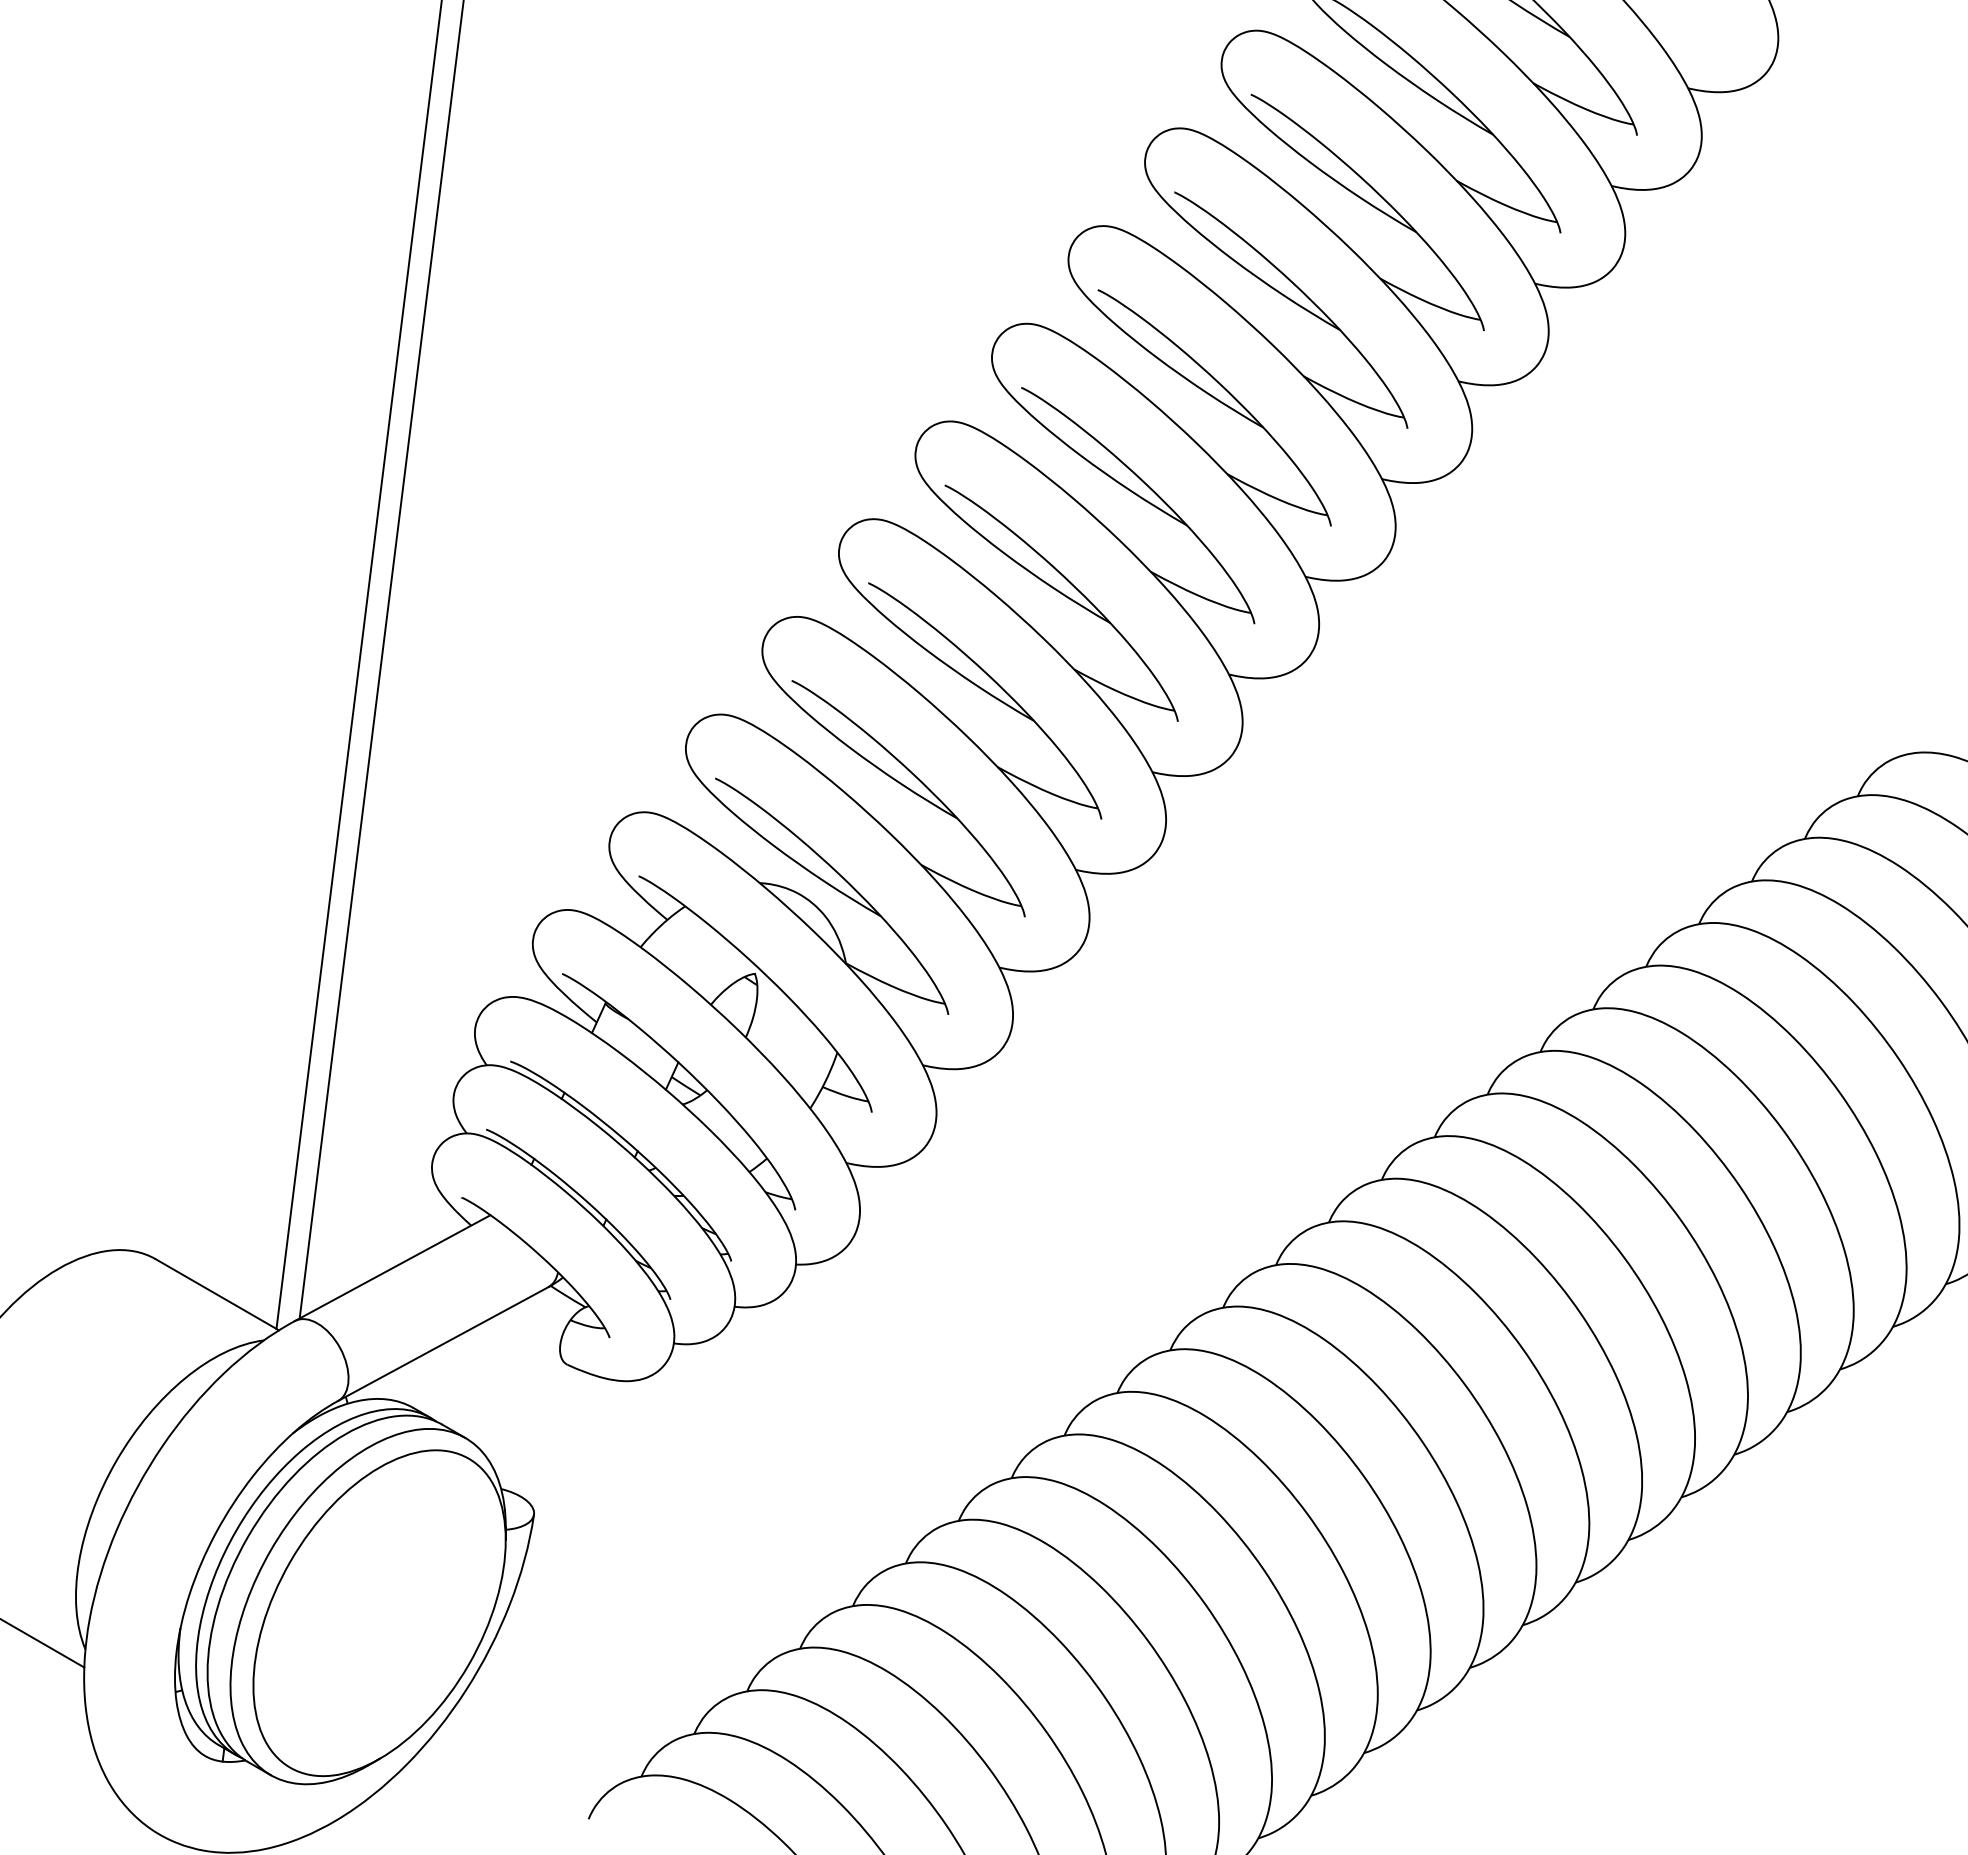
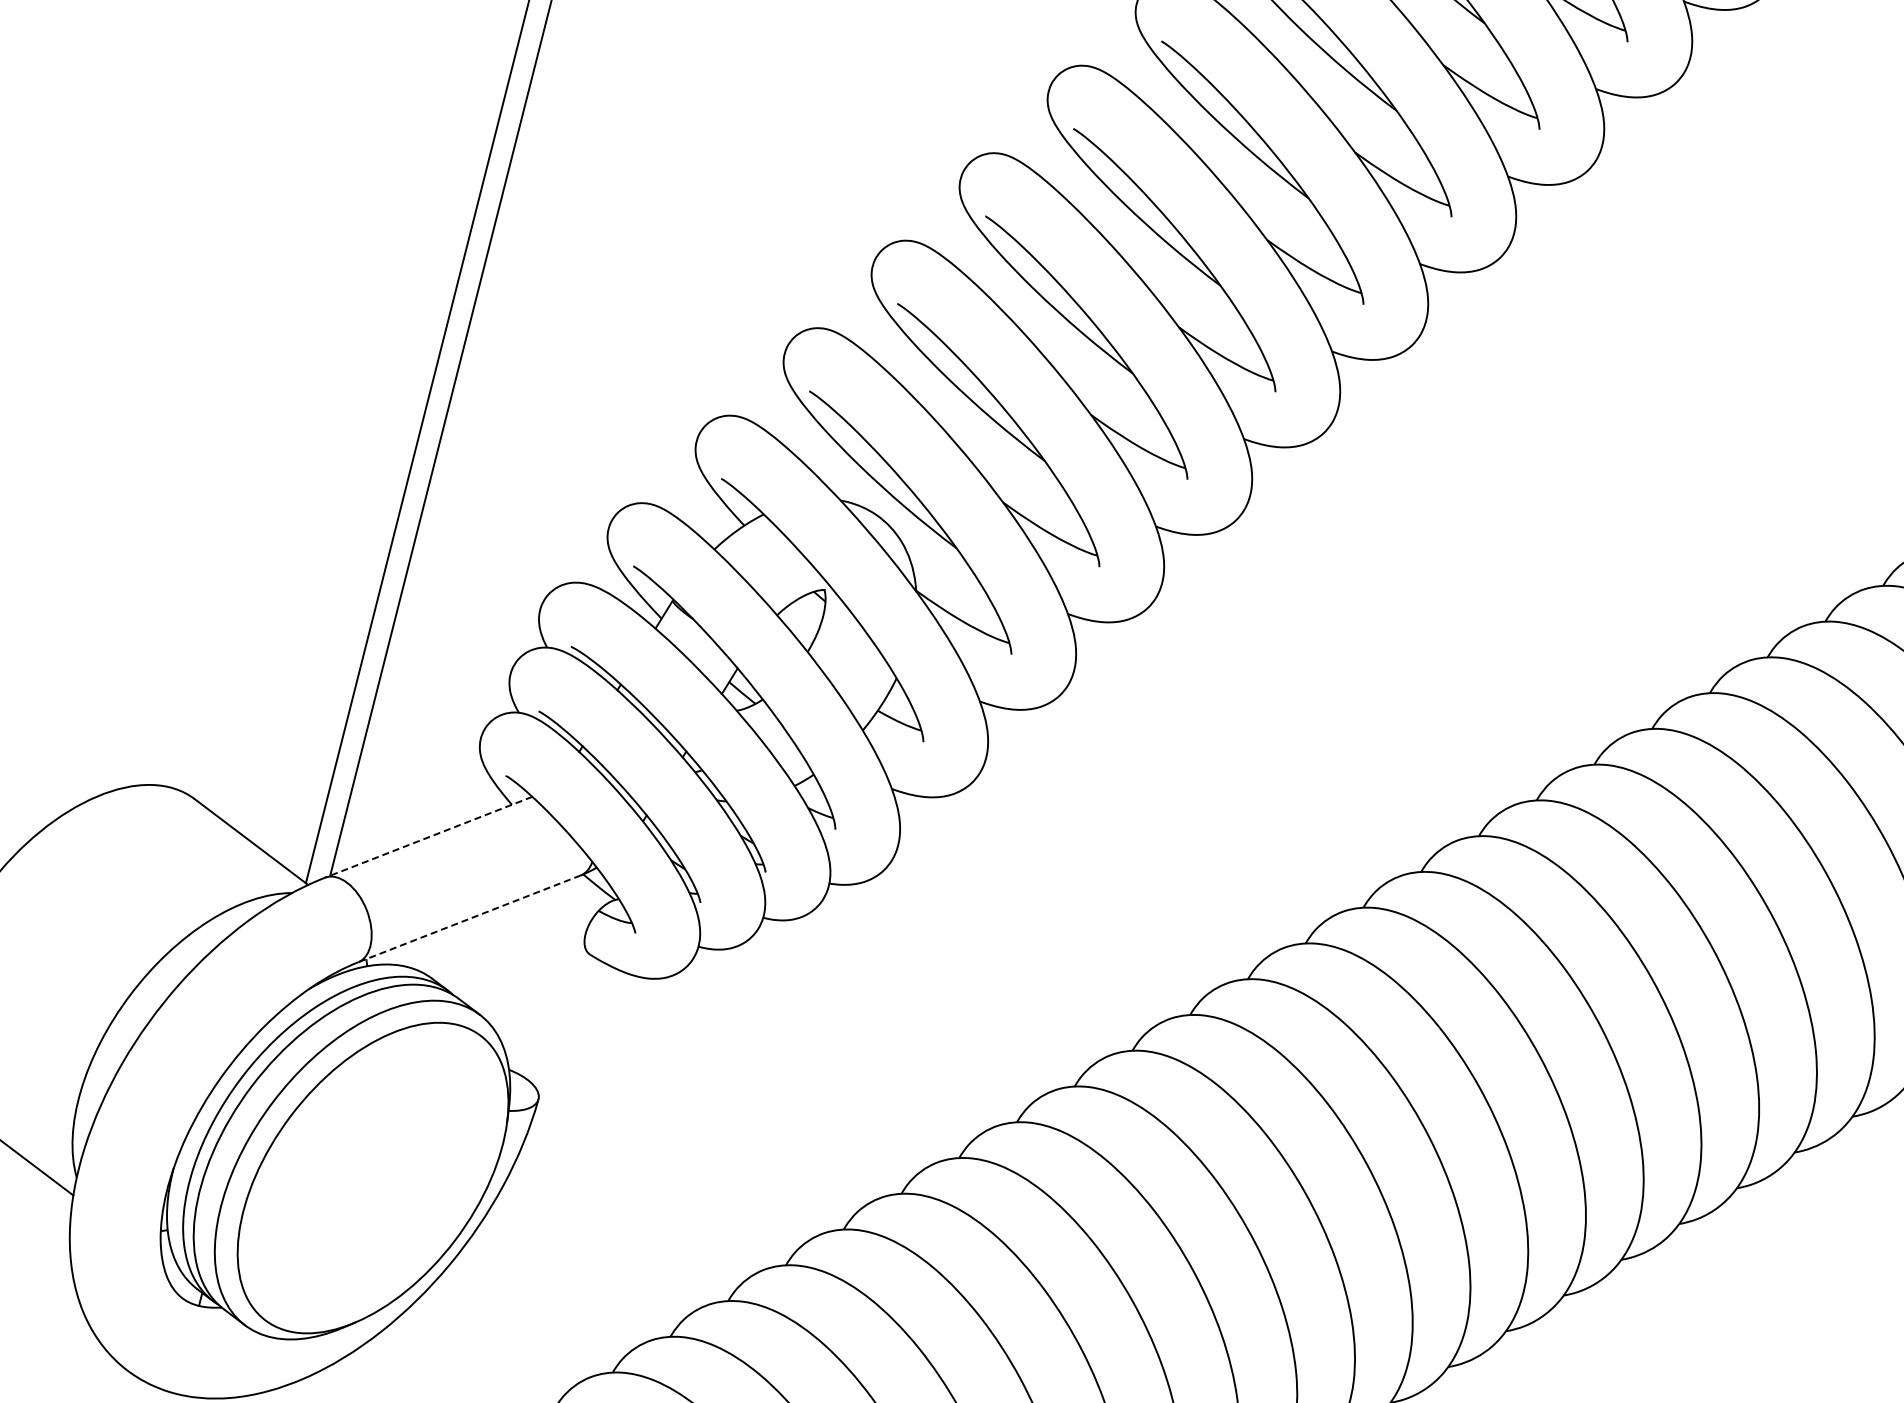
line: (392, 1268) -> (428, 837), solid -> dashed
line: (443, 1344) -> (469, 919), solid -> dashed

